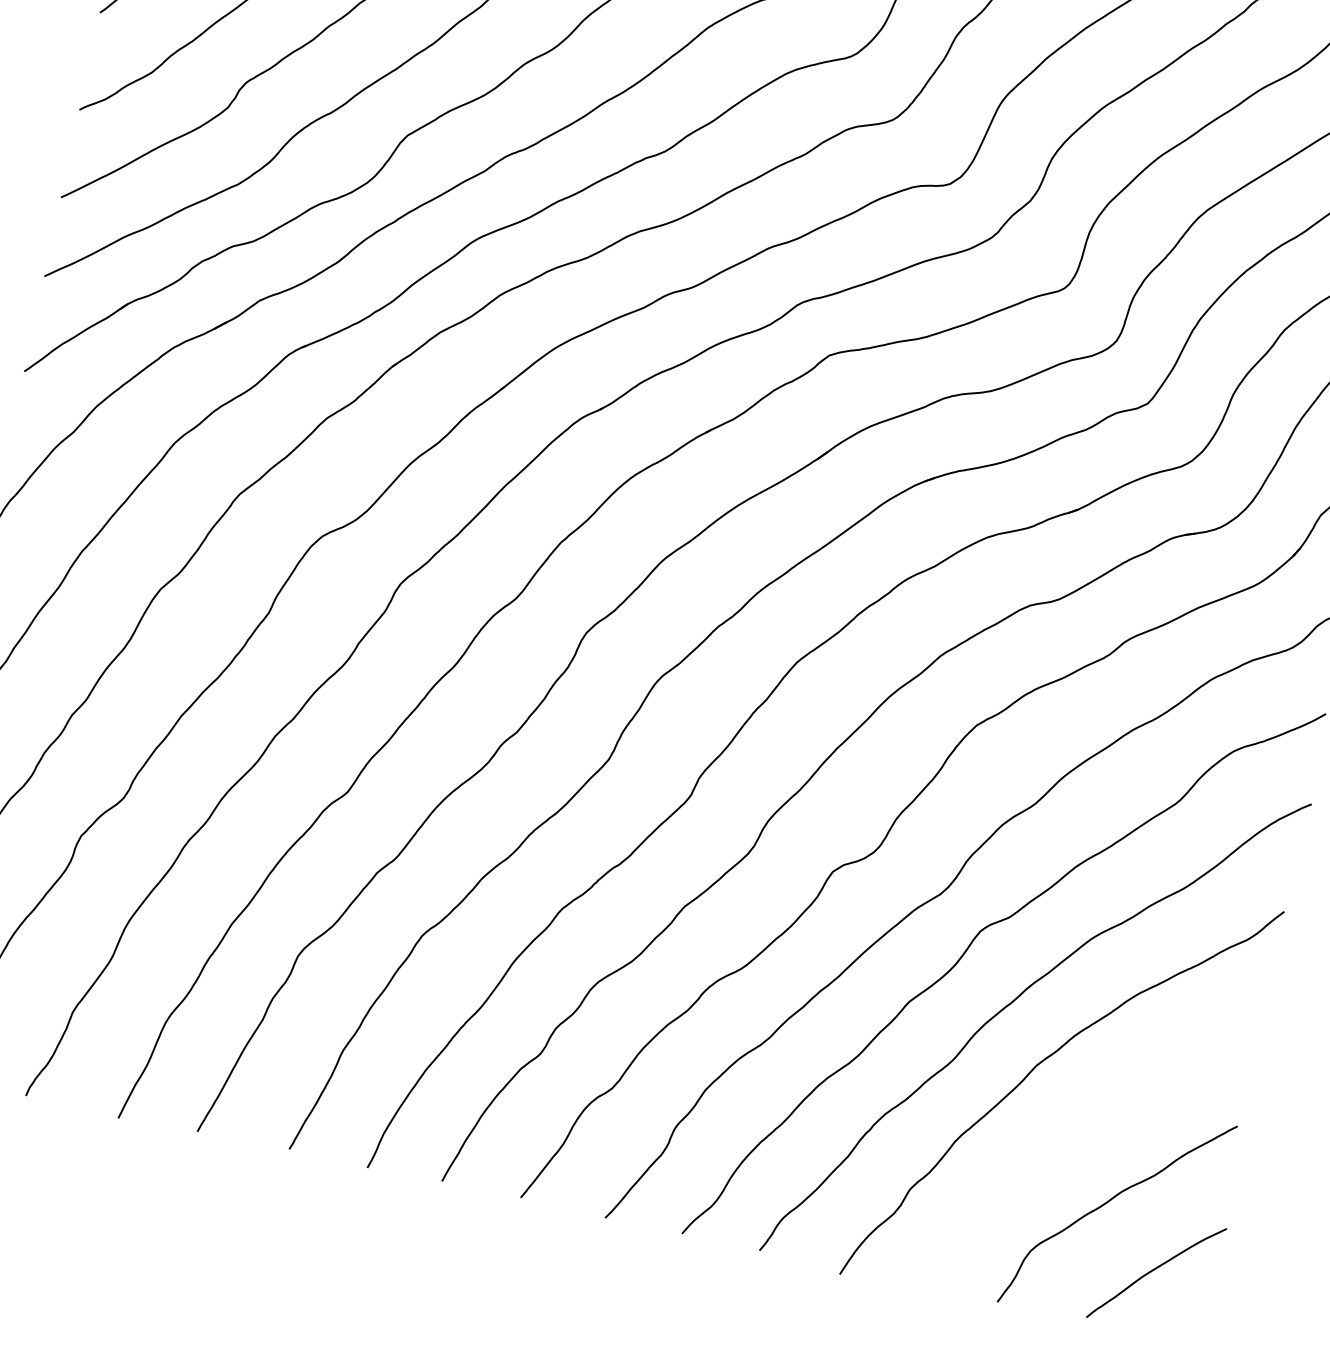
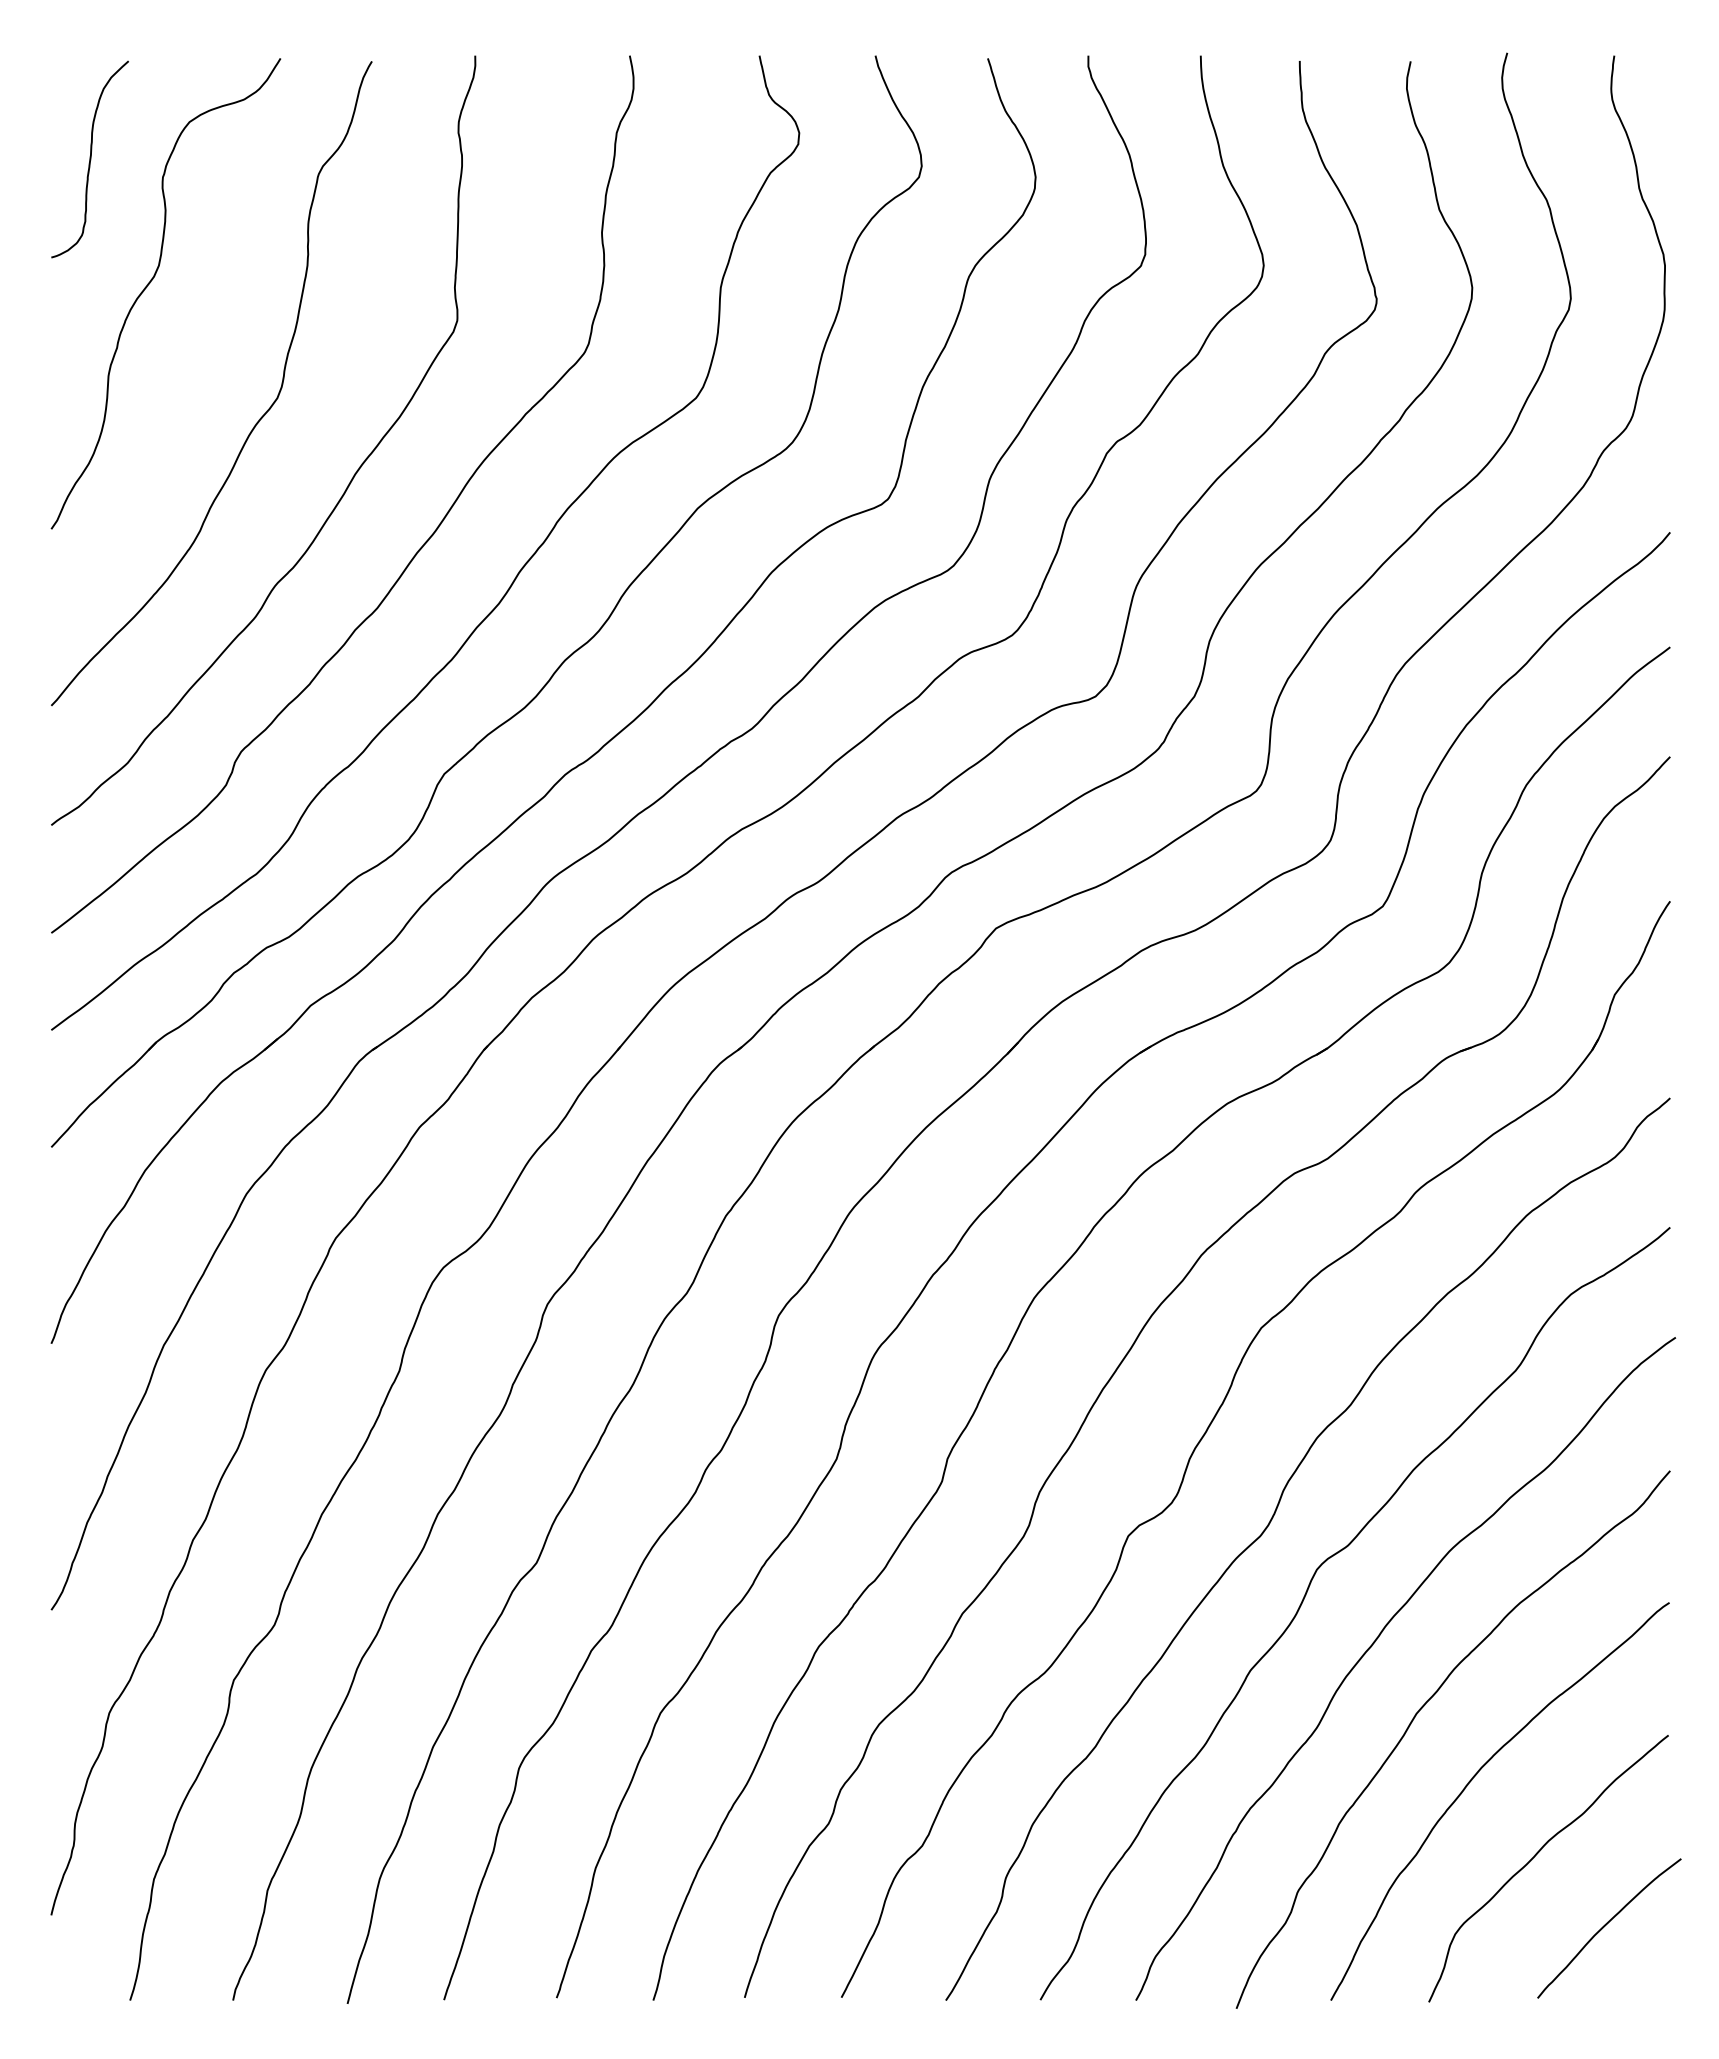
curve: (1070, 1129) -> (1472, 1780), added

